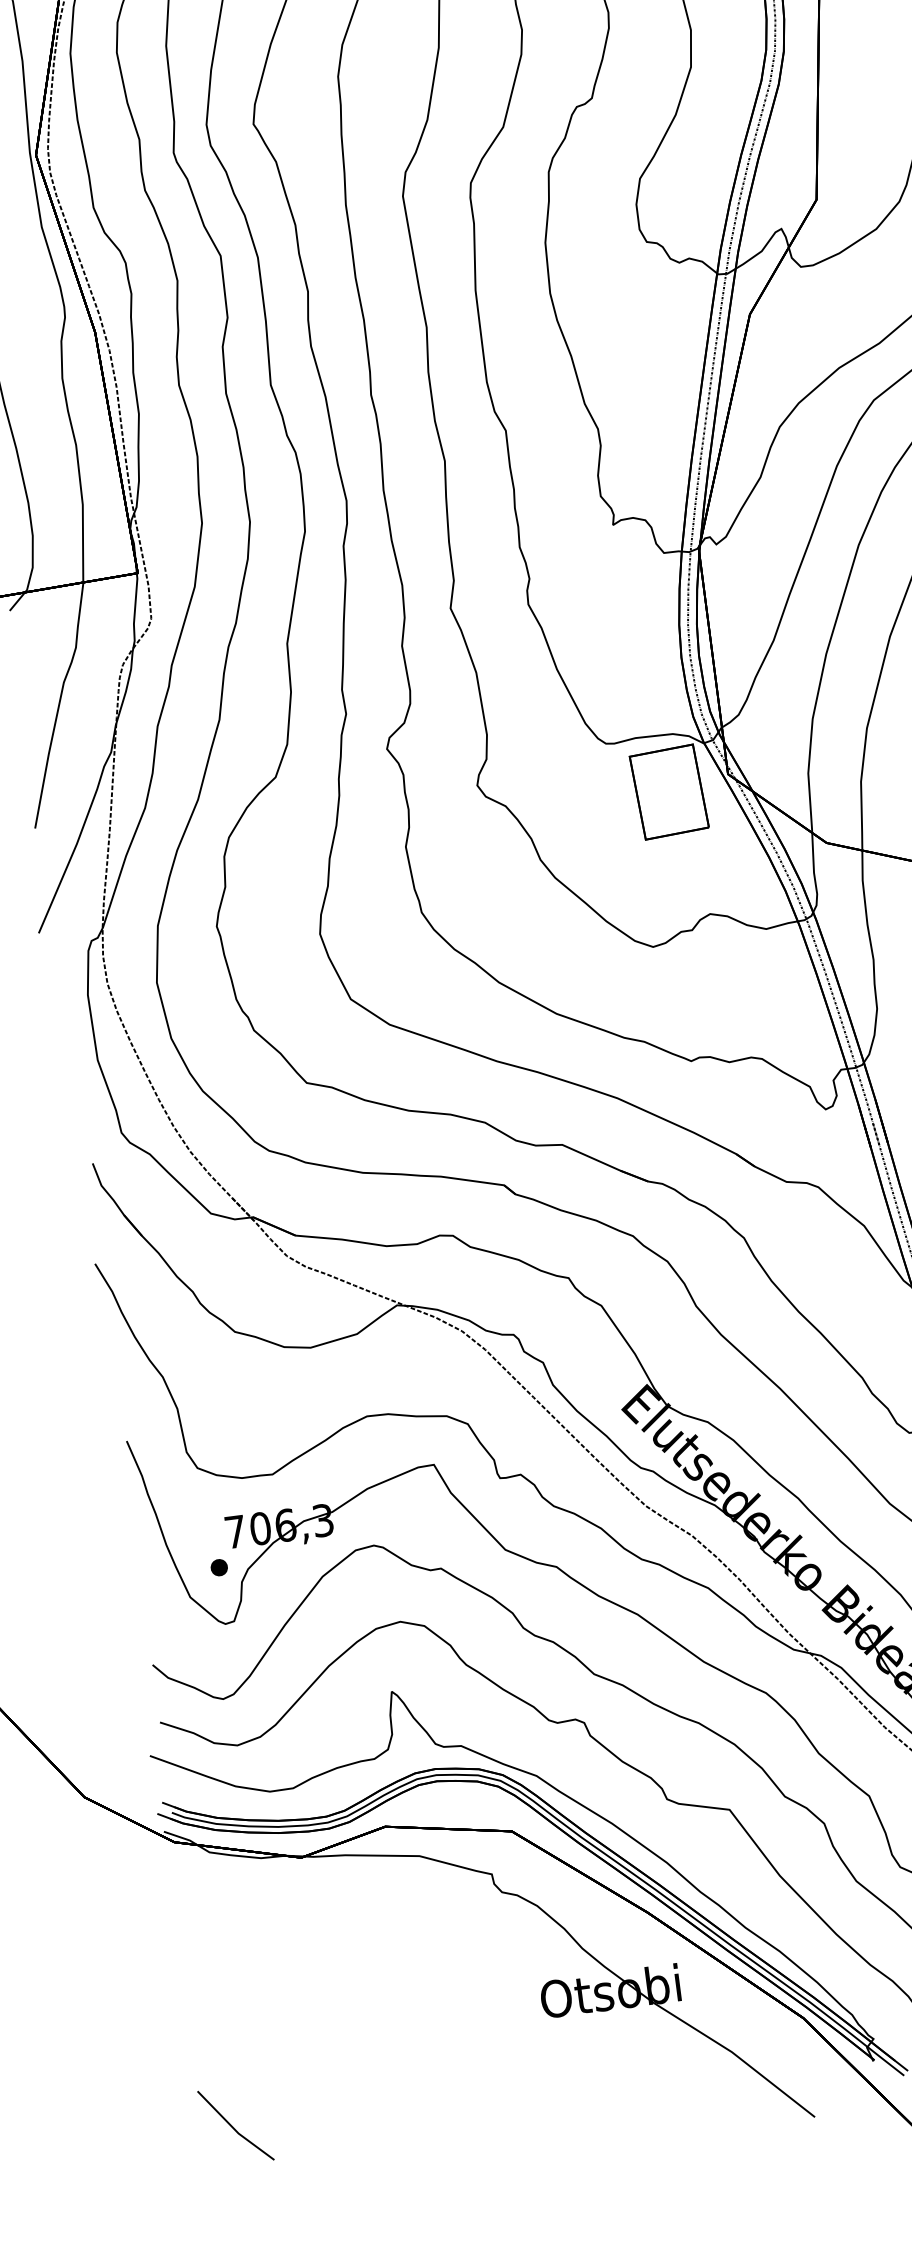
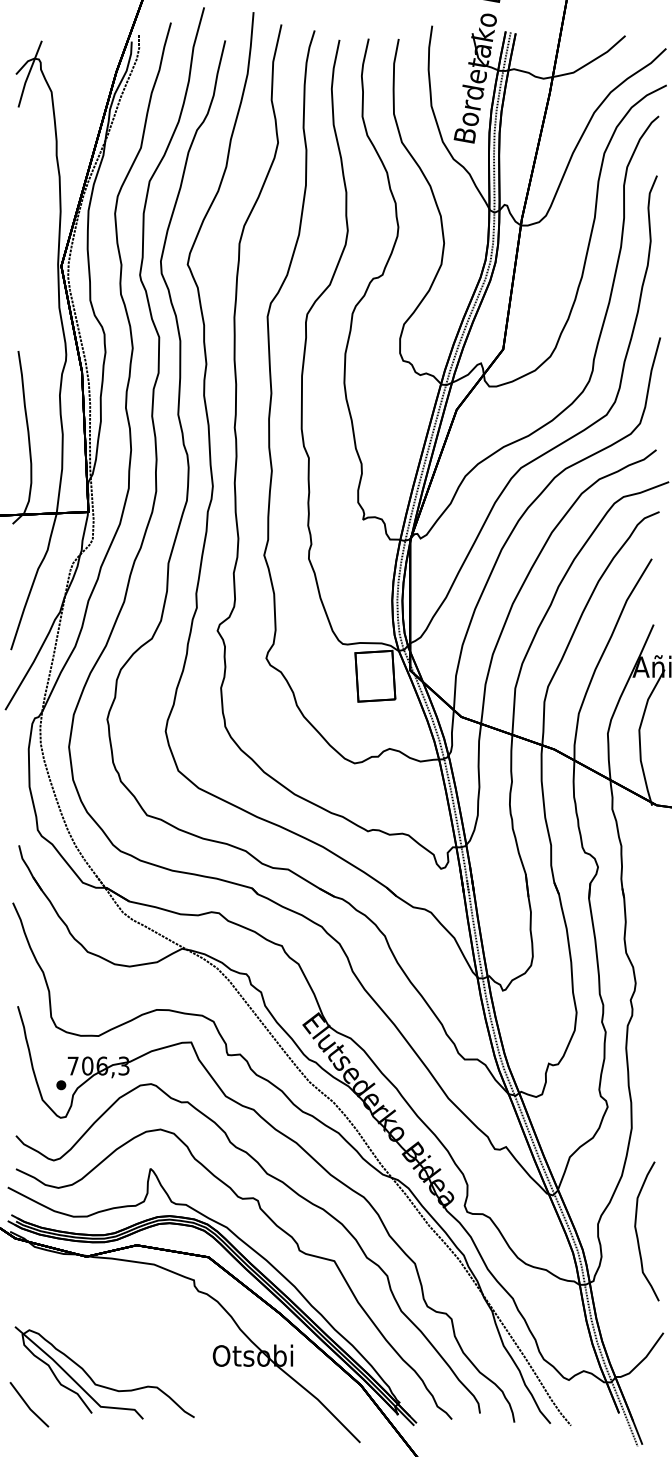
part: (352, 2075) -> (99, 1384), added

